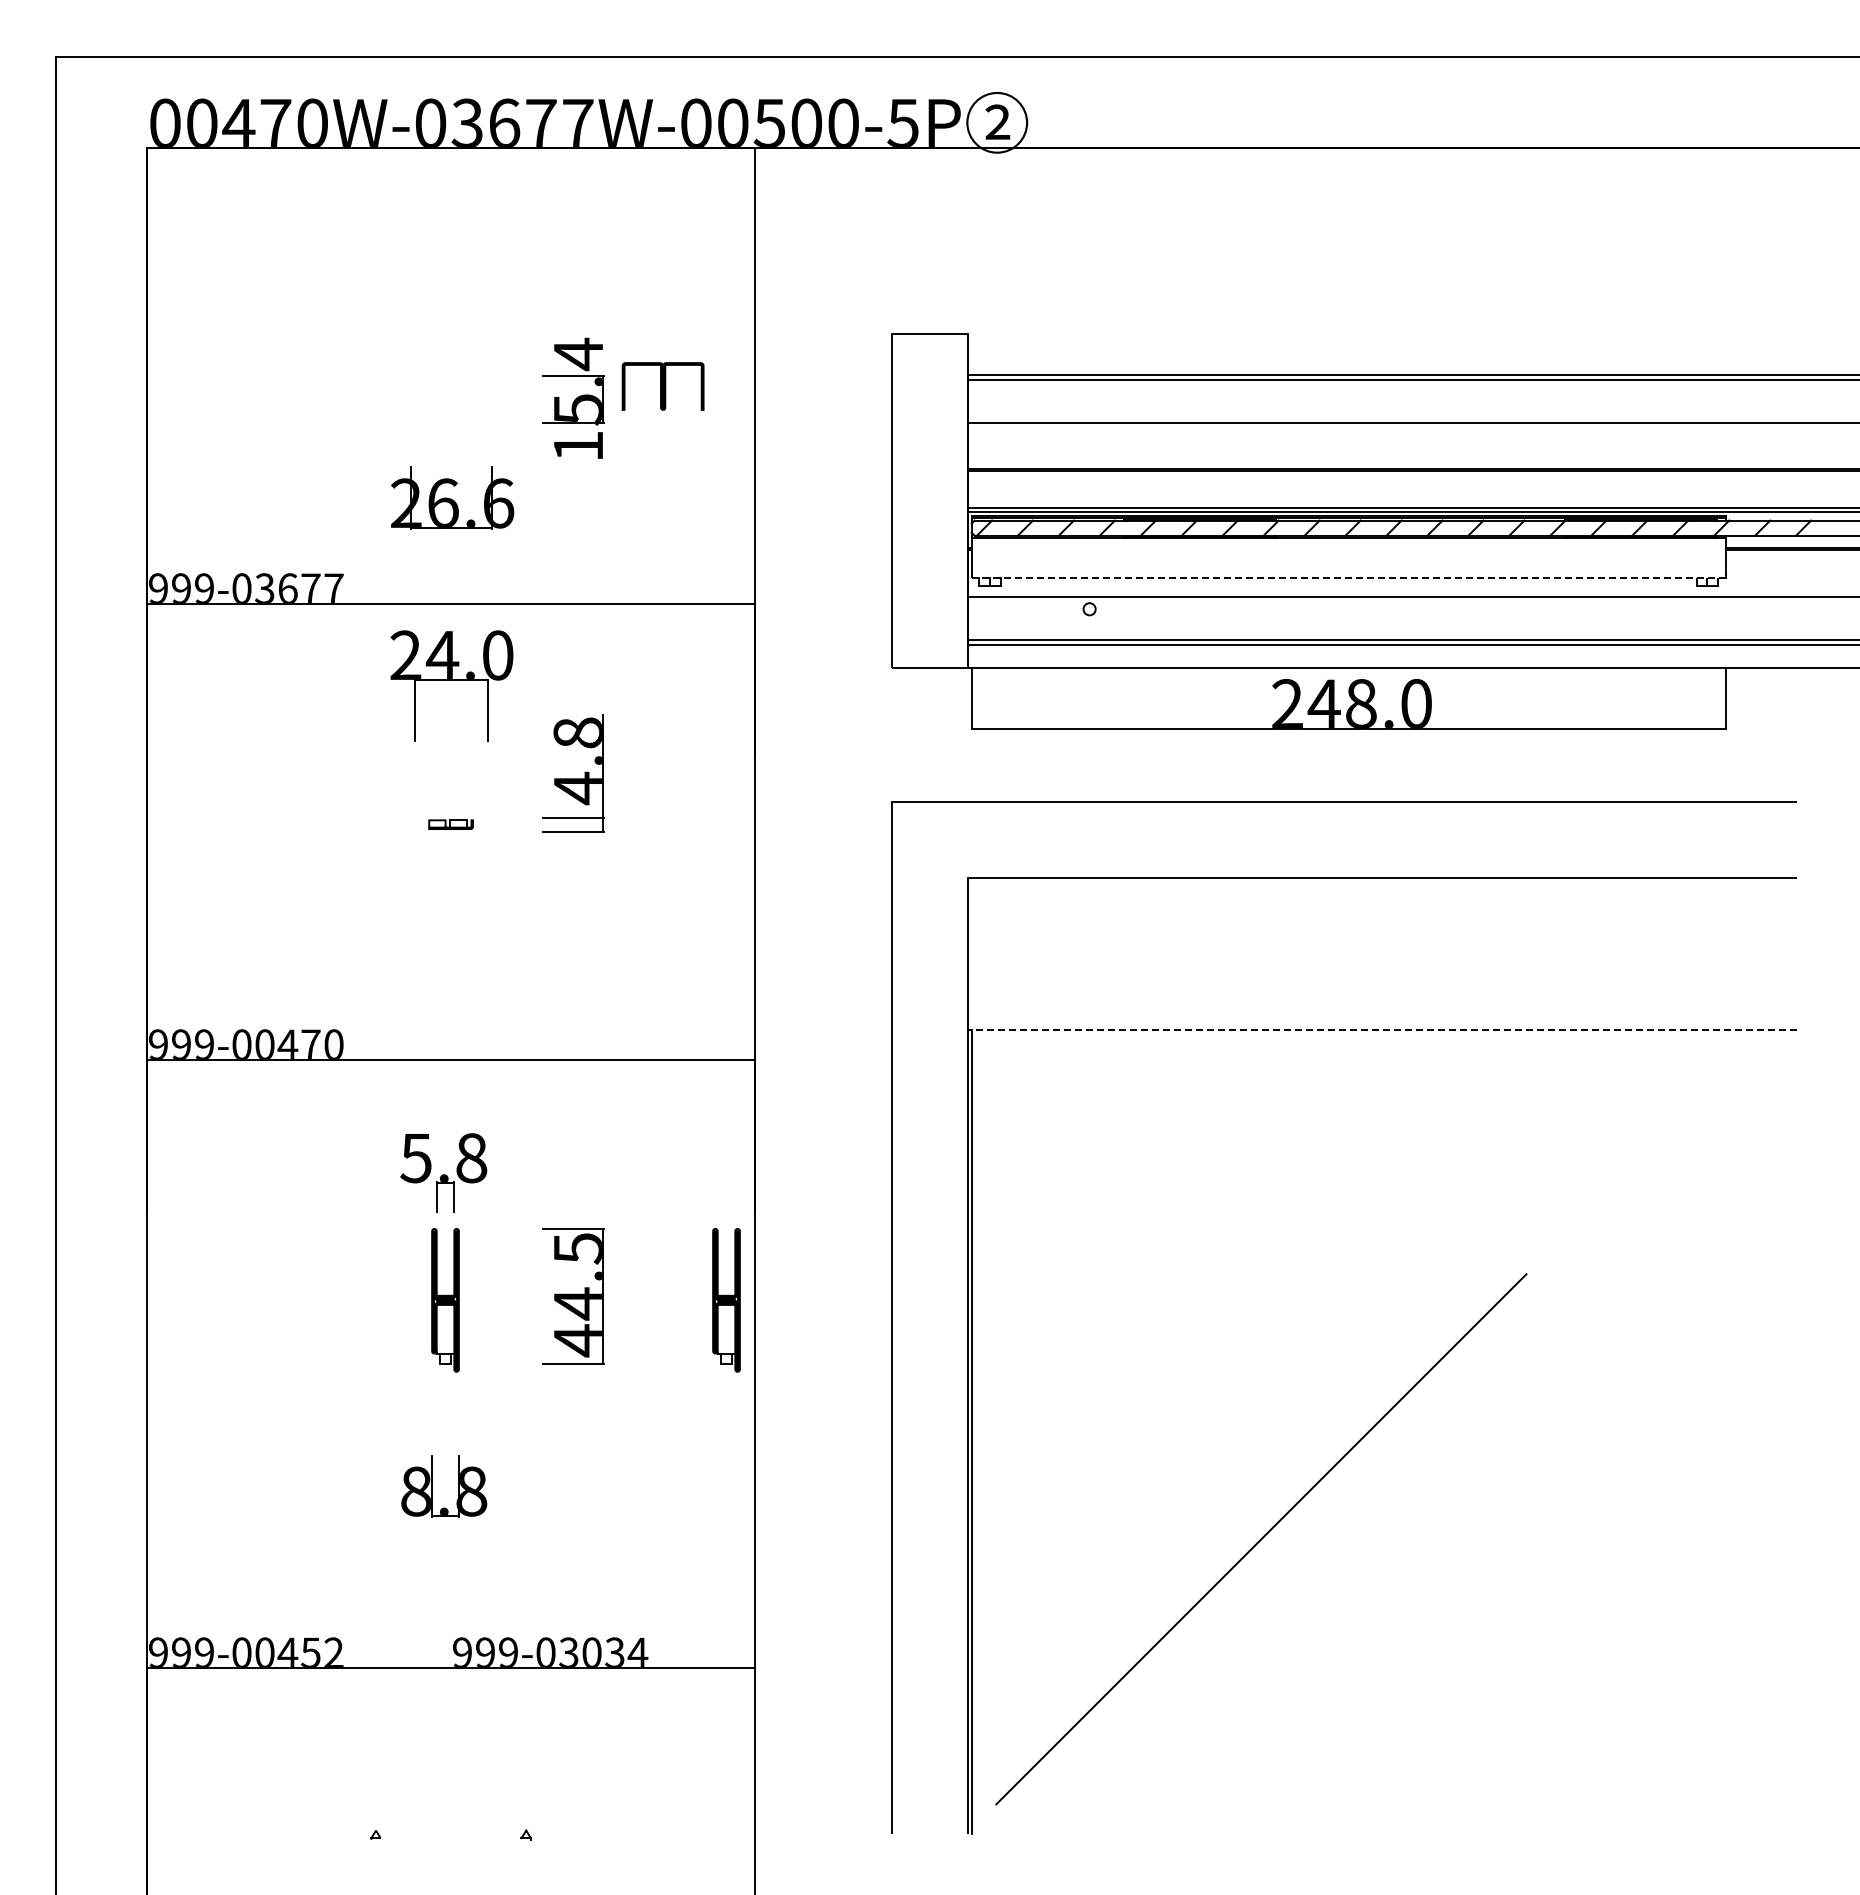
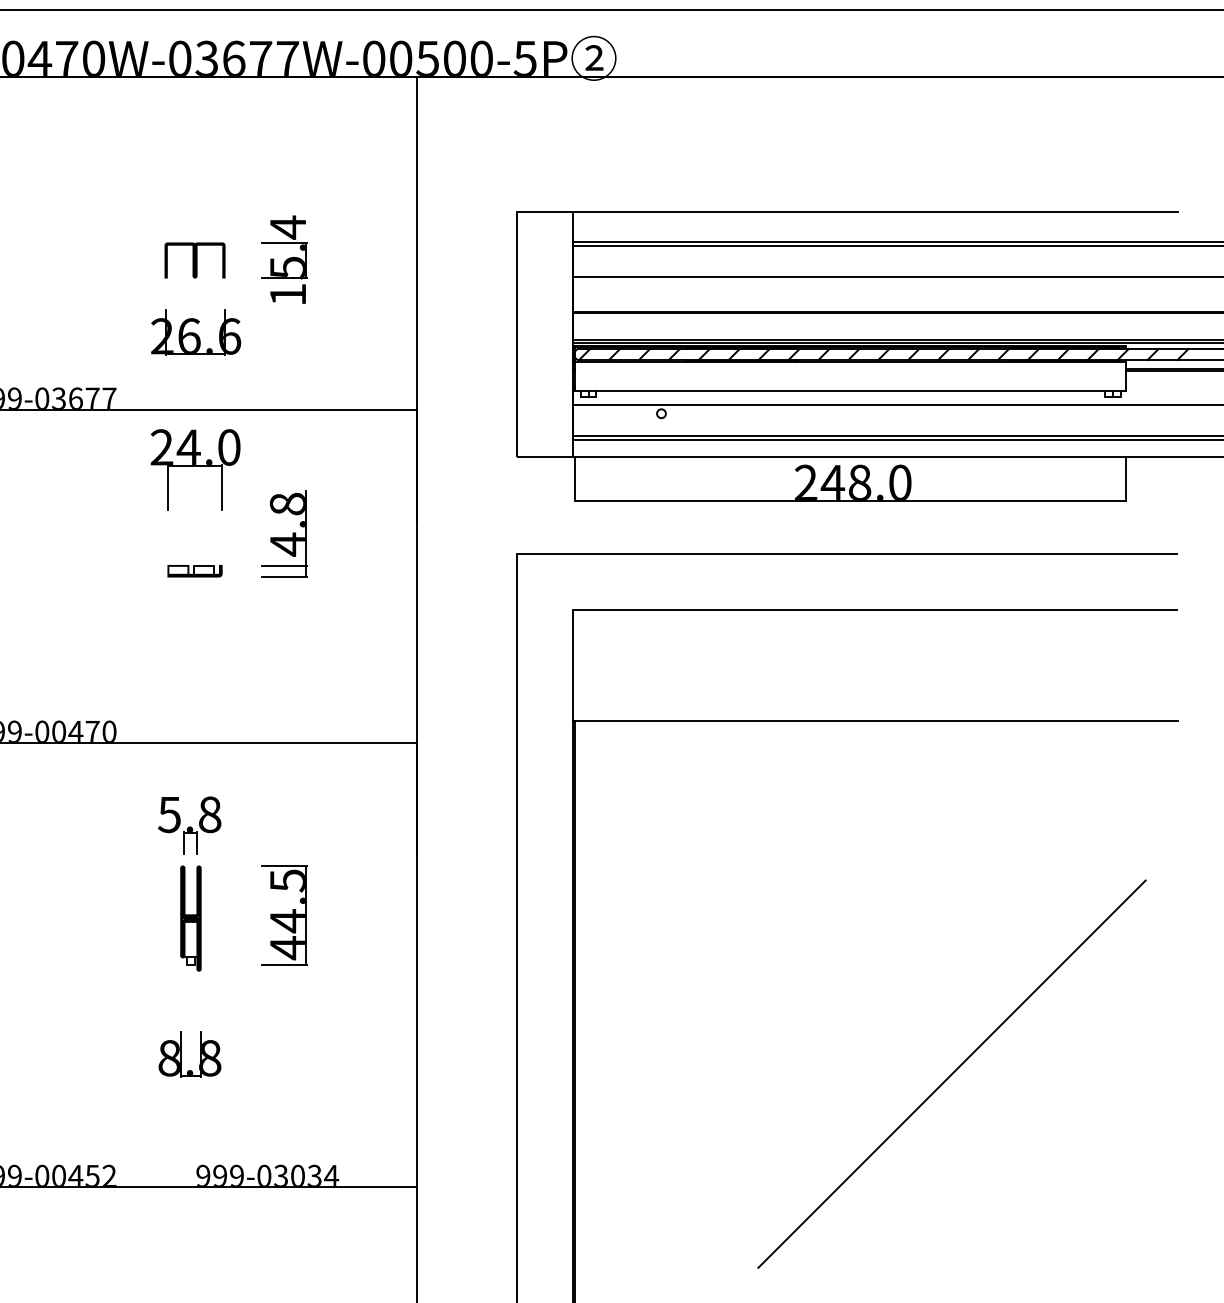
line: (1382, 333) -> (875, 212), added
part: (662, 386) -> (194, 260), moved
line: (1348, 577) -> (850, 390), dashed -> solid
part: (450, 824) -> (194, 570), size x1.67
line: (1381, 1029) -> (874, 720), dashed -> solid
part: (726, 1300) -> (396, 918), removed
line: (1261, 1539) -> (952, 1074), moved

